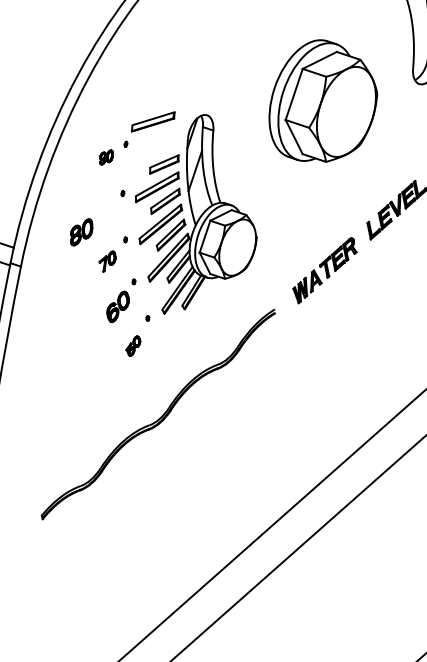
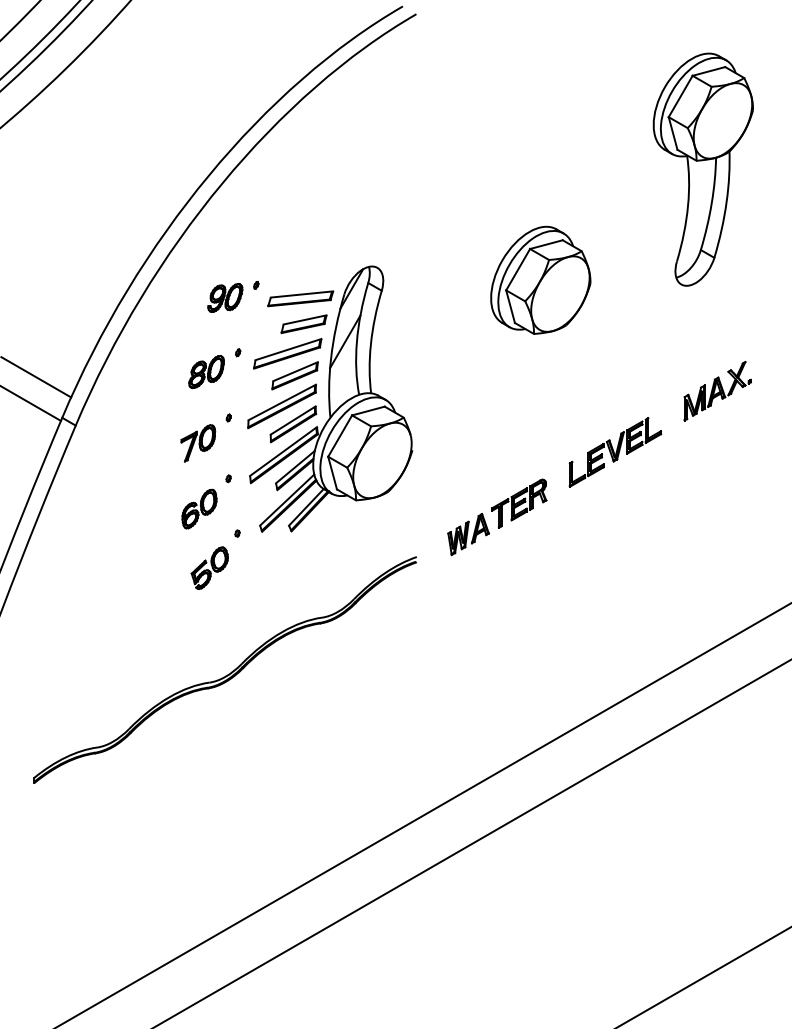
part: (321, 100) -> (540, 279), size x0.62
part: (153, 121) -> (300, 298), moved
part: (106, 157) -> (225, 297), size x1.67
part: (81, 232) -> (206, 372), moved
part: (108, 261) -> (198, 443), size x1.43
part: (133, 345) -> (209, 567), size x1.67

